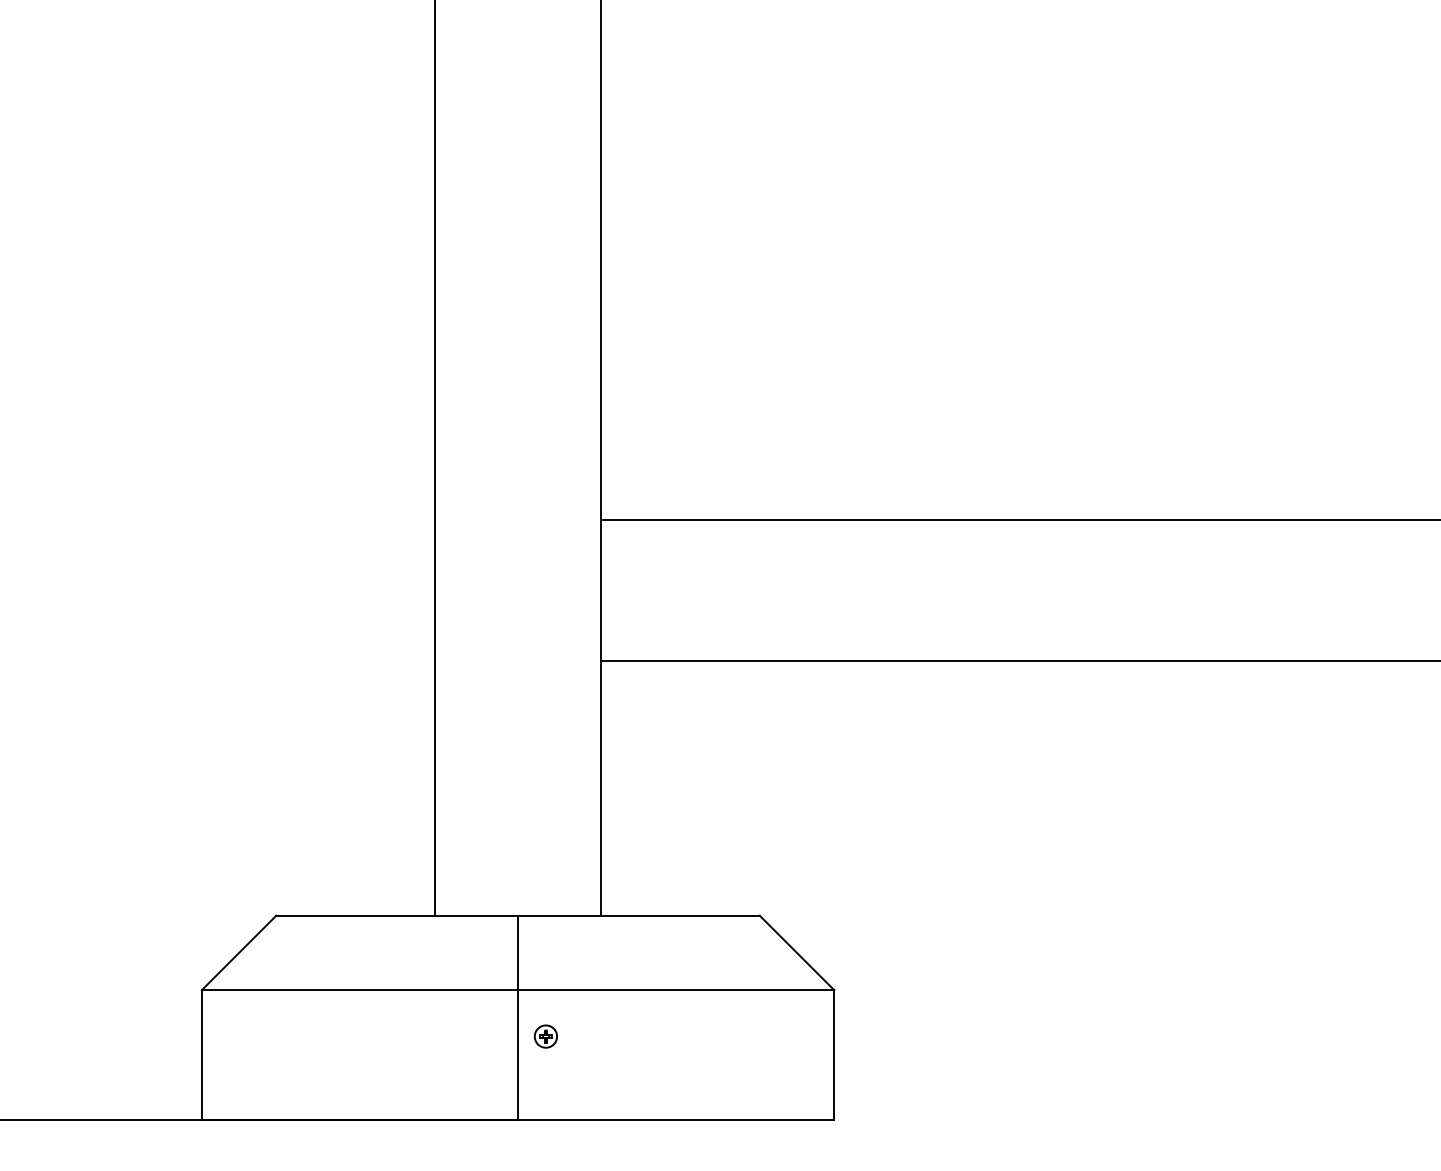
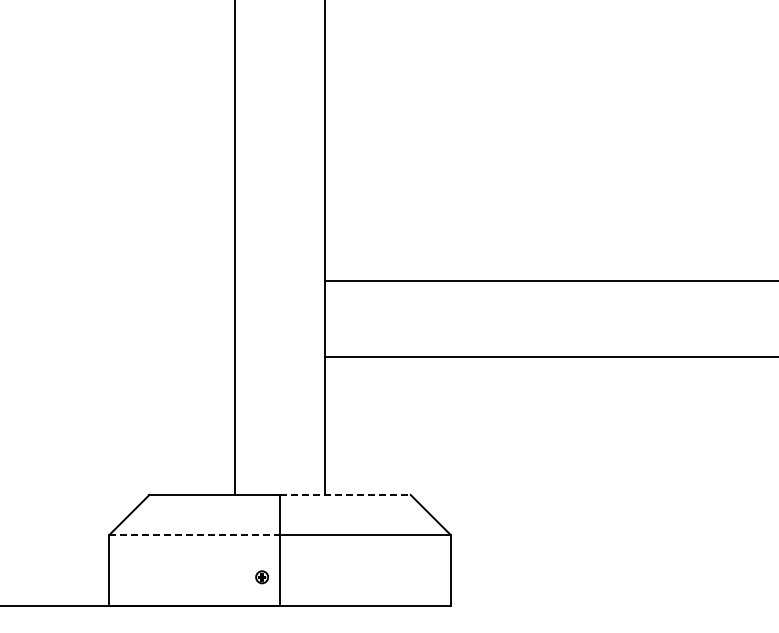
line: (639, 914) -> (345, 494), solid -> dashed
line: (361, 990) -> (195, 535), solid -> dashed
part: (544, 1036) -> (261, 577), moved

